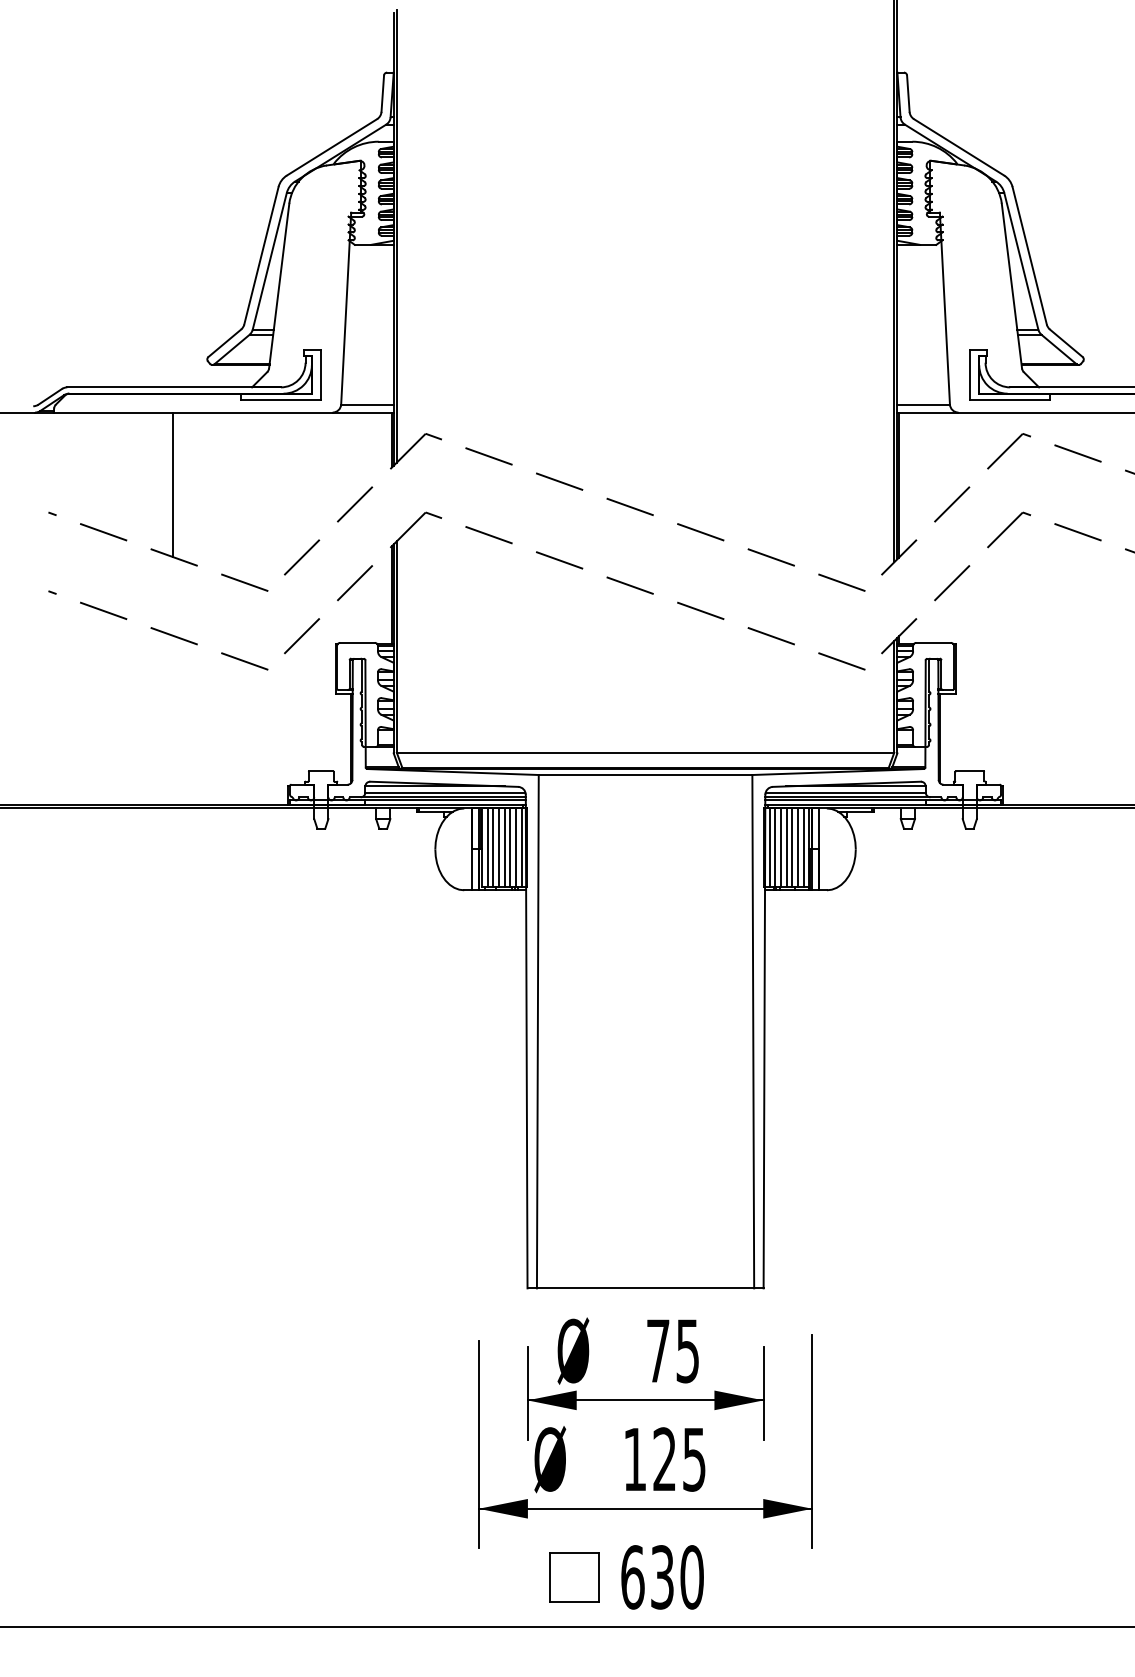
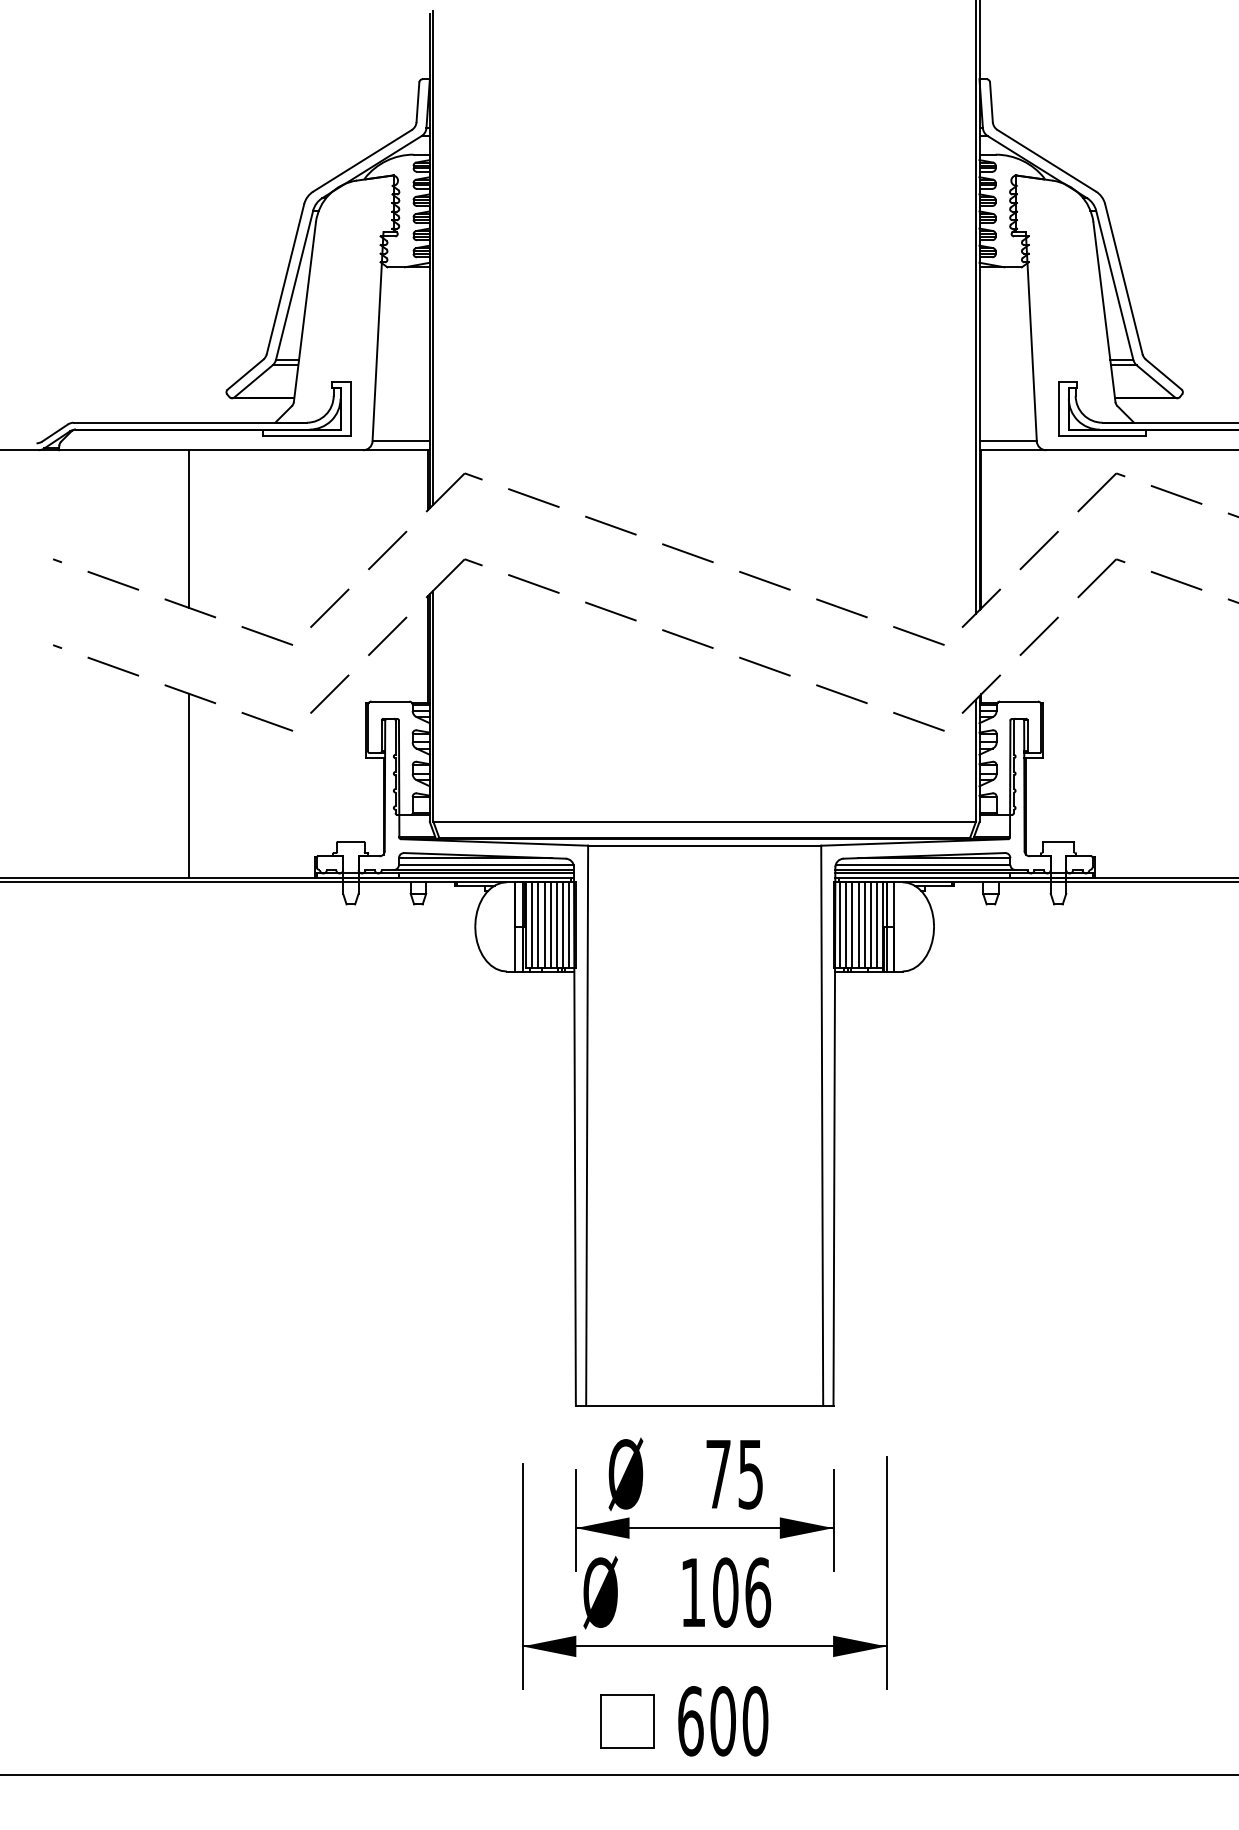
line: (173, 719) -> (189, 785), added
text: (679, 1459) -> (741, 1592), 125 -> 106
text: (662, 1577) -> (723, 1721), 630 -> 600

